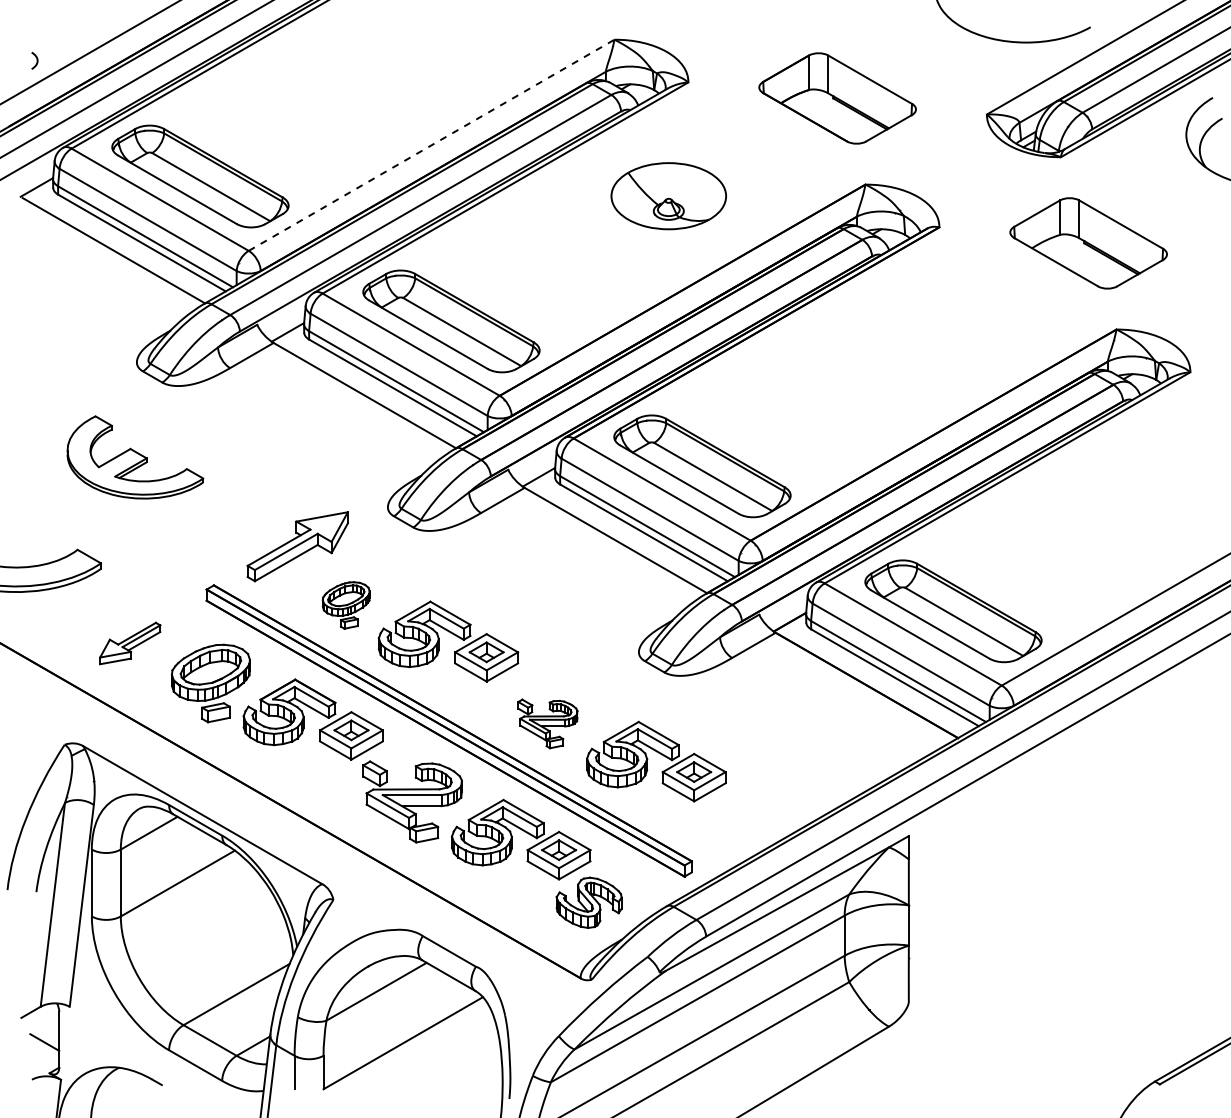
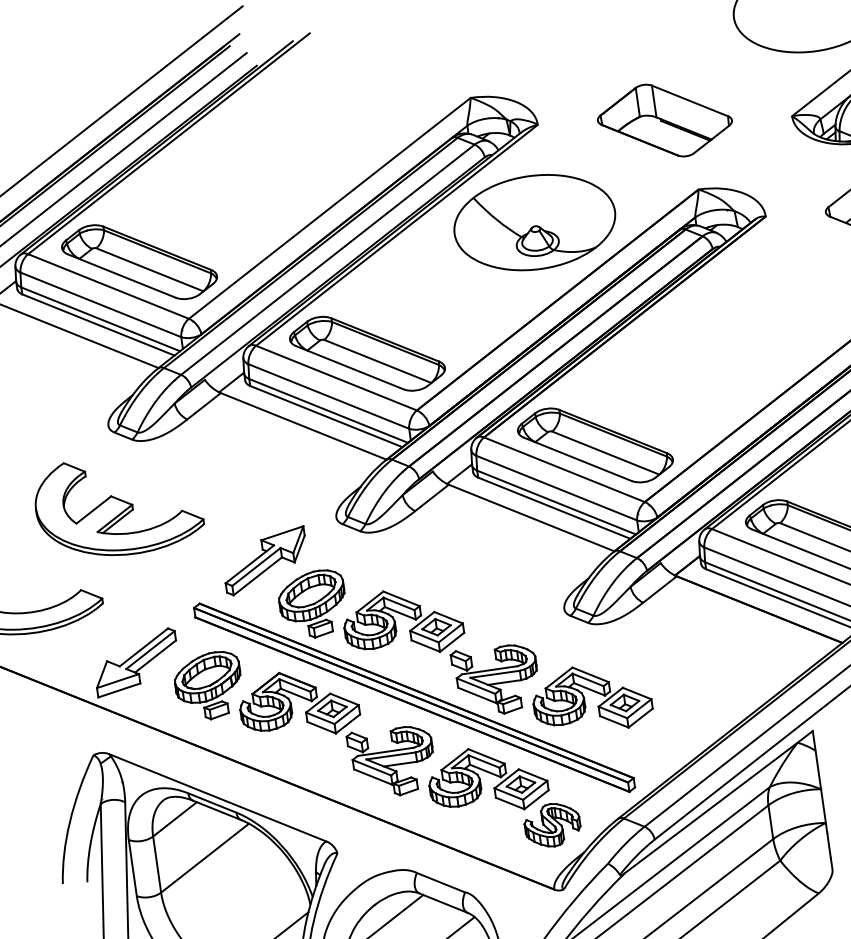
line: (432, 145) -> (330, 208), dashed -> solid
part: (668, 196) -> (534, 223), size x1.67
part: (135, 457) -> (118, 505), size x1.43
part: (346, 605) -> (313, 604), size x1.67
part: (130, 643) -> (136, 662), size x1.67
part: (547, 723) -> (496, 679), size x1.67

